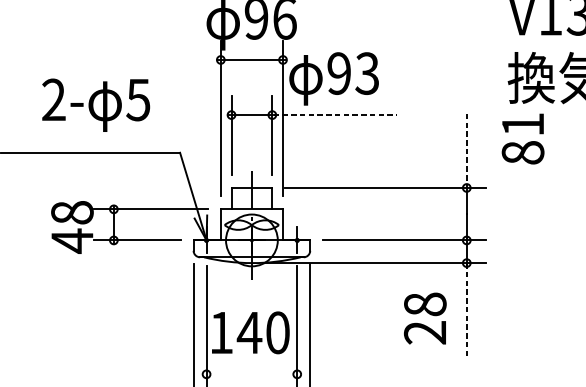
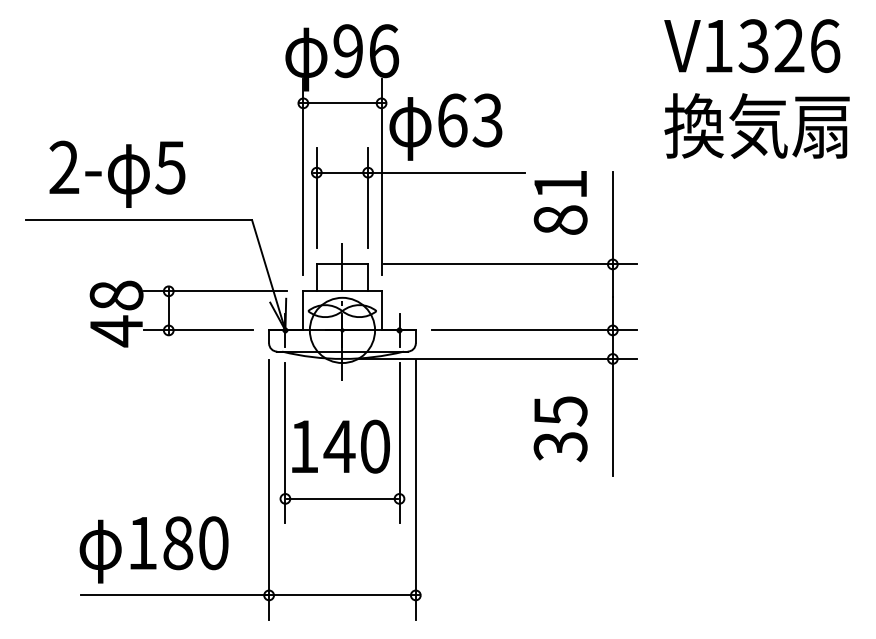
text: (339, 73) -> (452, 120), 93 -> 63
text: (96, 104) -> (117, 173), moved
line: (335, 114) -> (447, 172), dashed -> solid
text: (522, 138) -> (560, 202), moved
line: (466, 151) -> (612, 218), dashed -> solid
line: (466, 309) -> (612, 417), dashed -> solid
text: (425, 319) -> (560, 429), 28 -> 35
line: (251, 374) -> (342, 498), added

